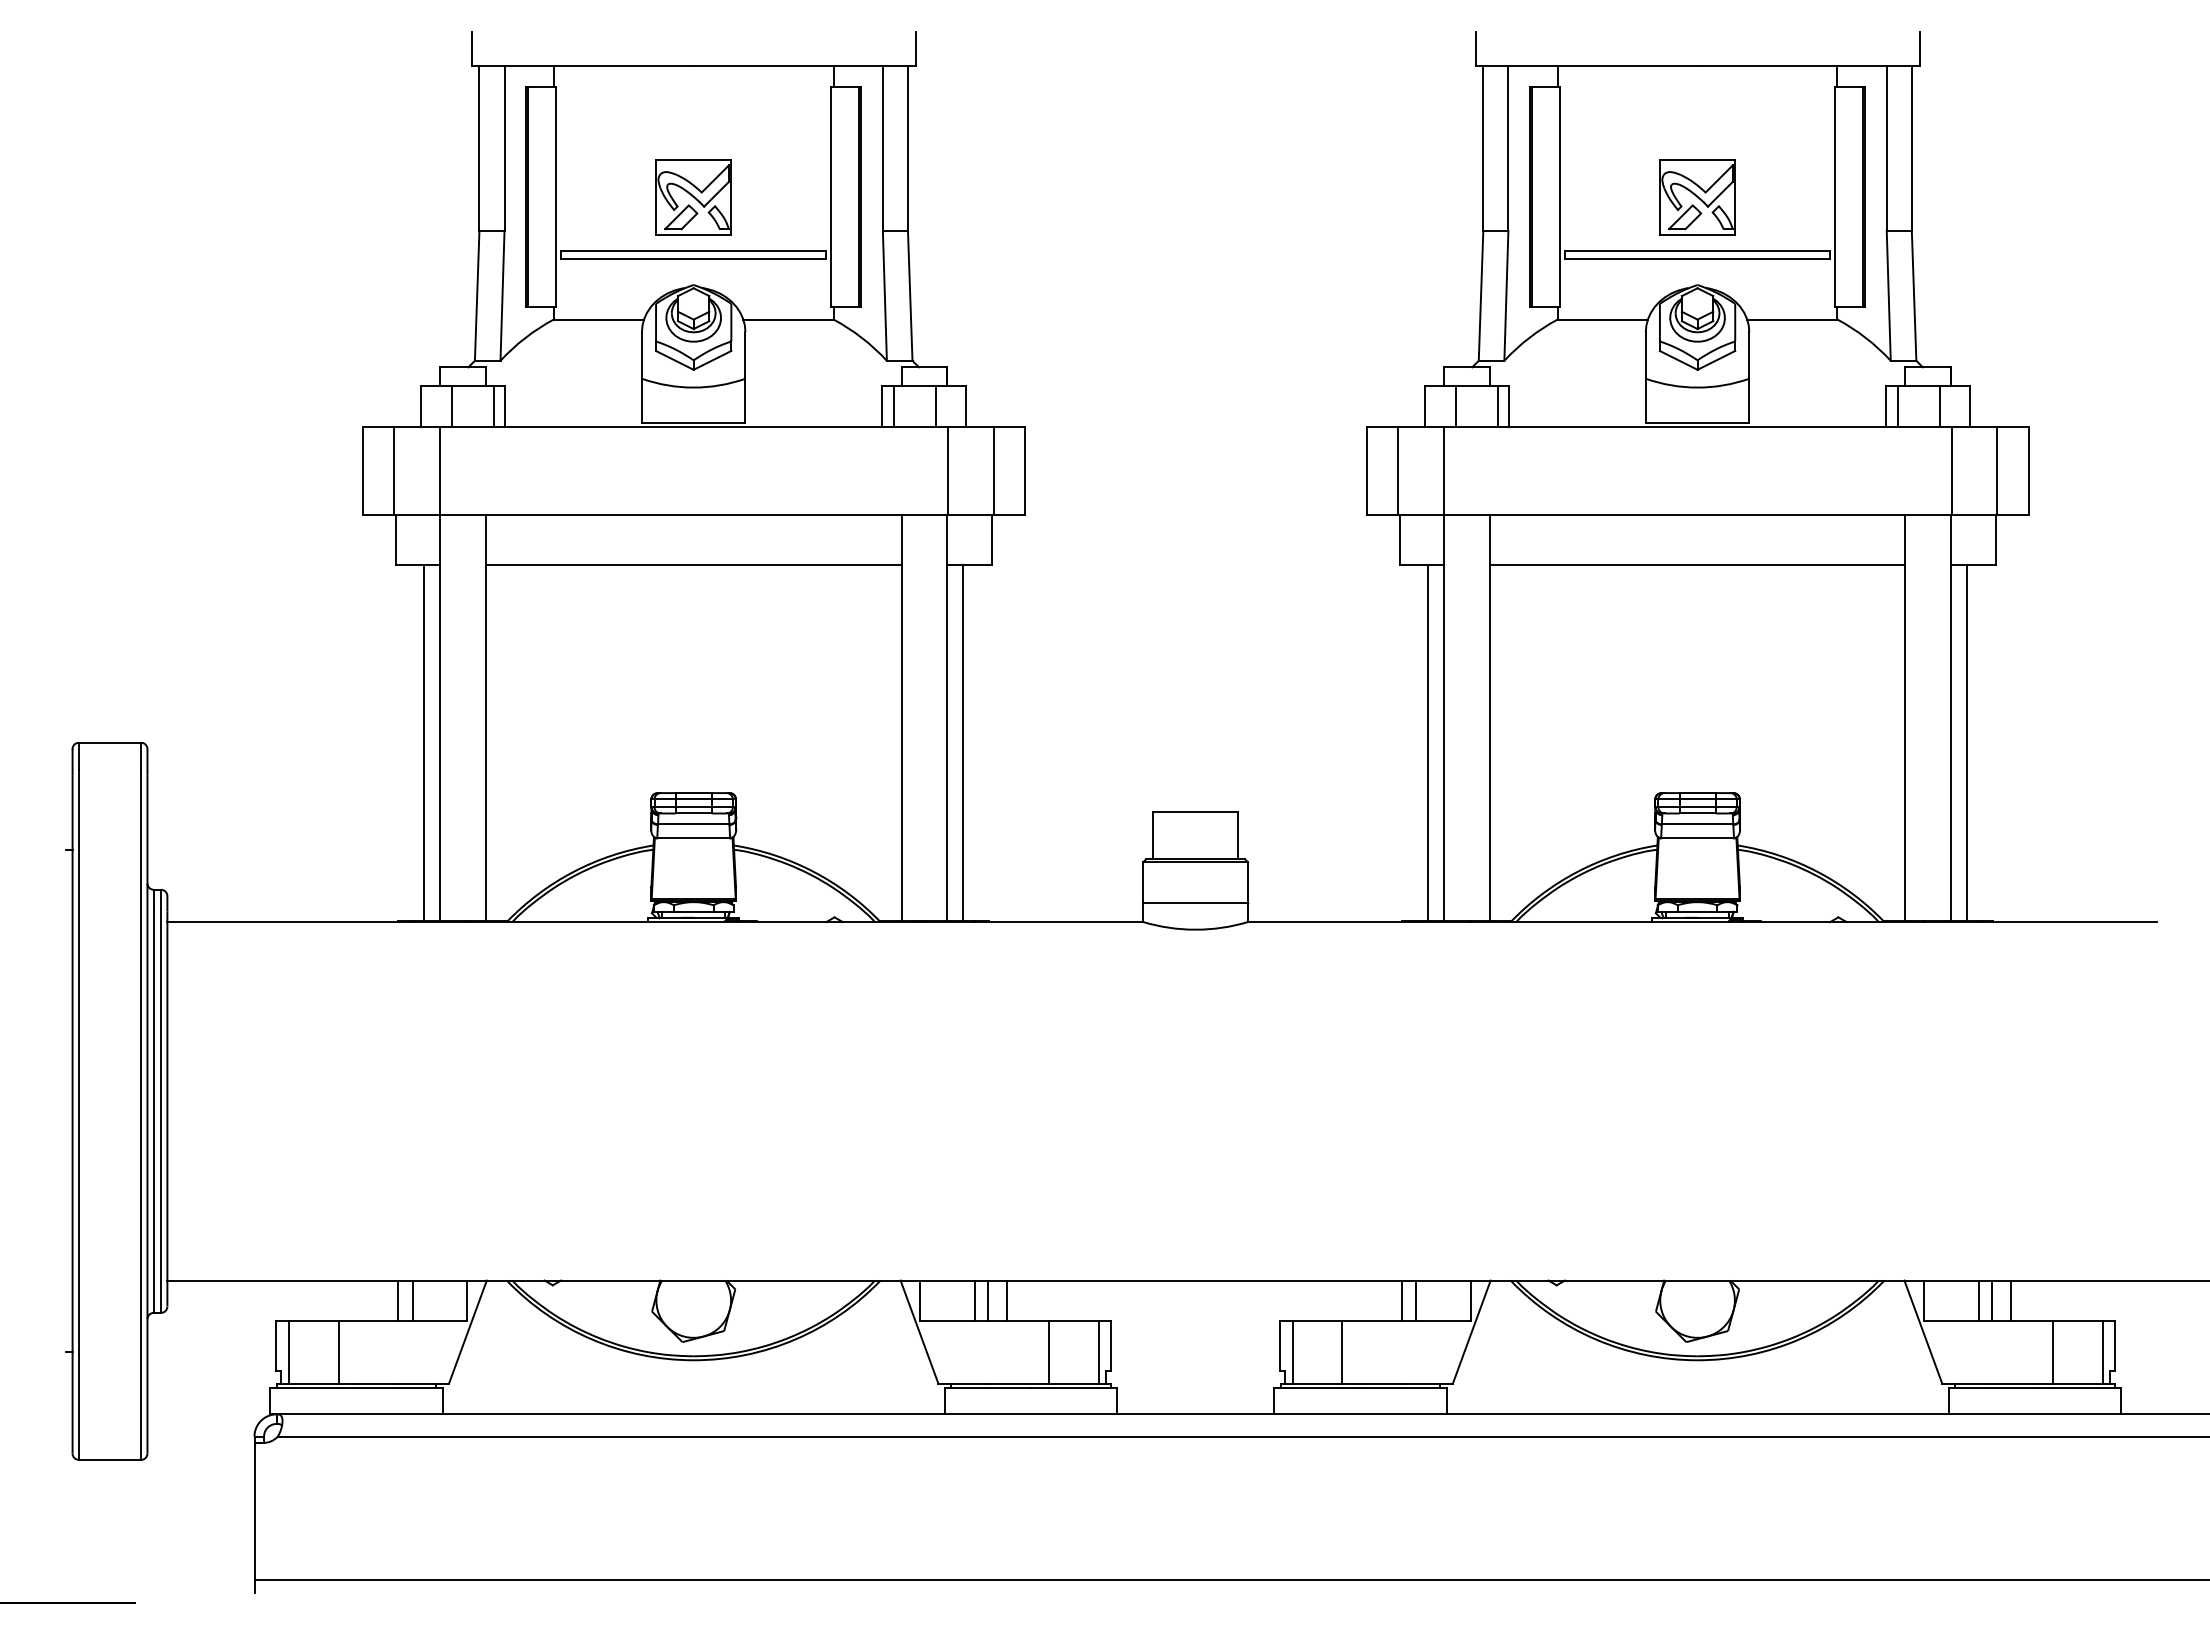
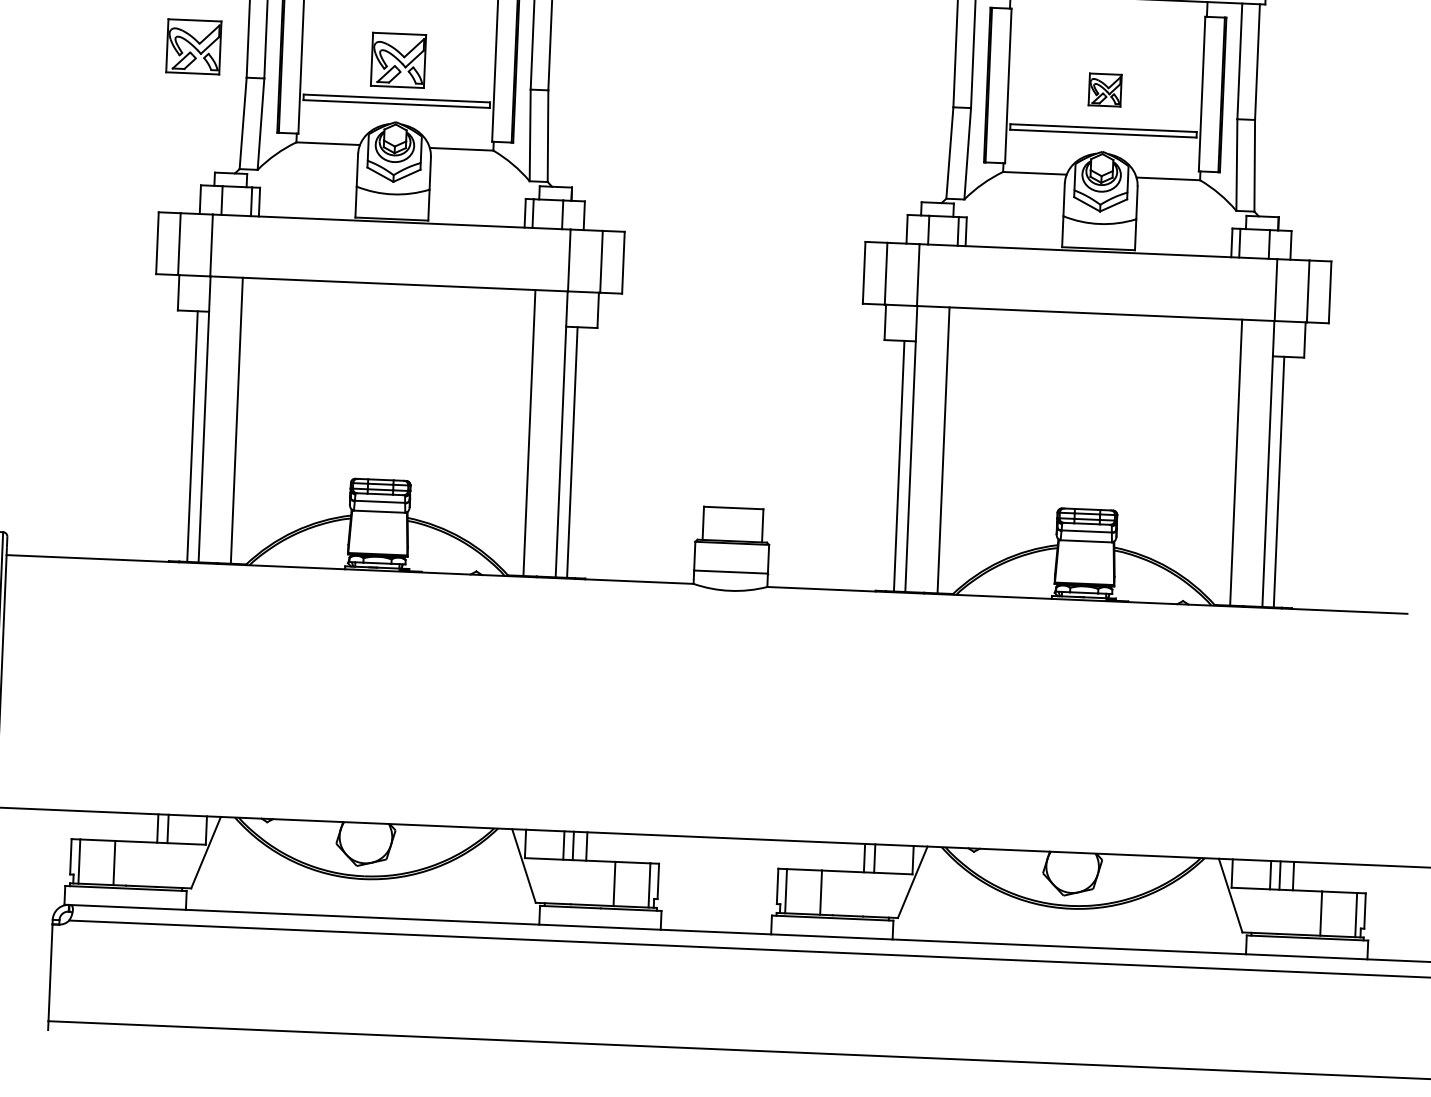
part: (402, 190) -> (193, 47), added
part: (1697, 197) -> (1105, 90), size x0.6
line: (693, 564) -> (387, 318), removed
line: (1697, 564) -> (1094, 348), removed

